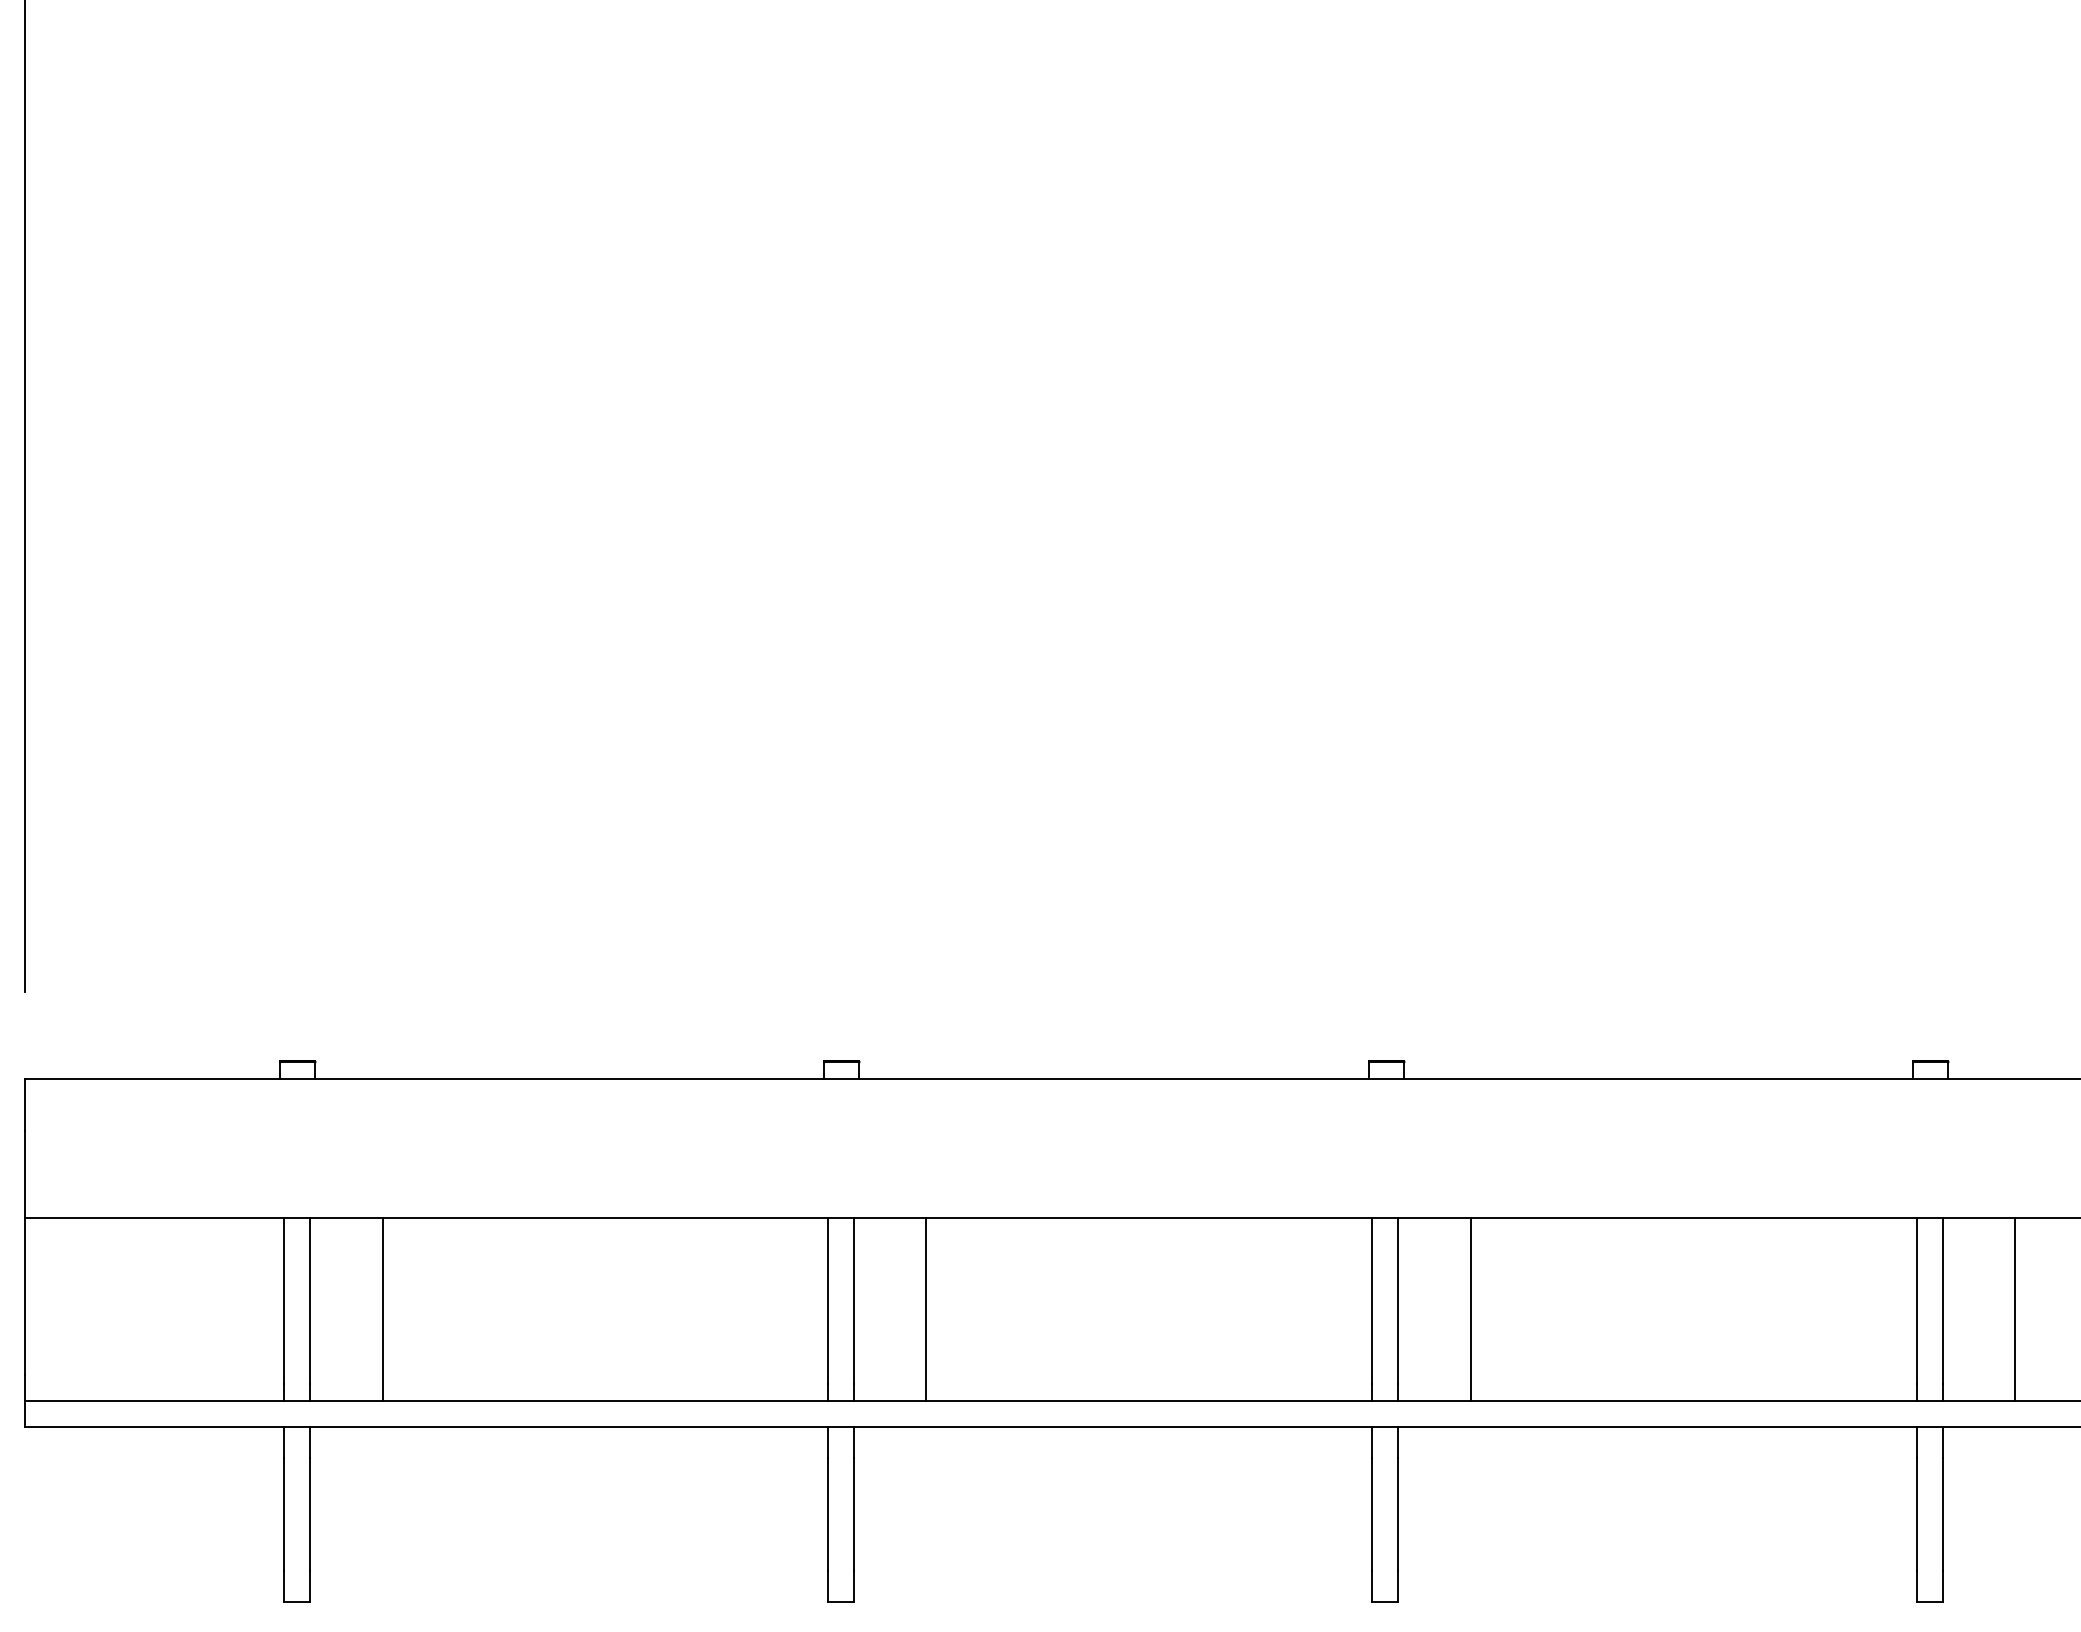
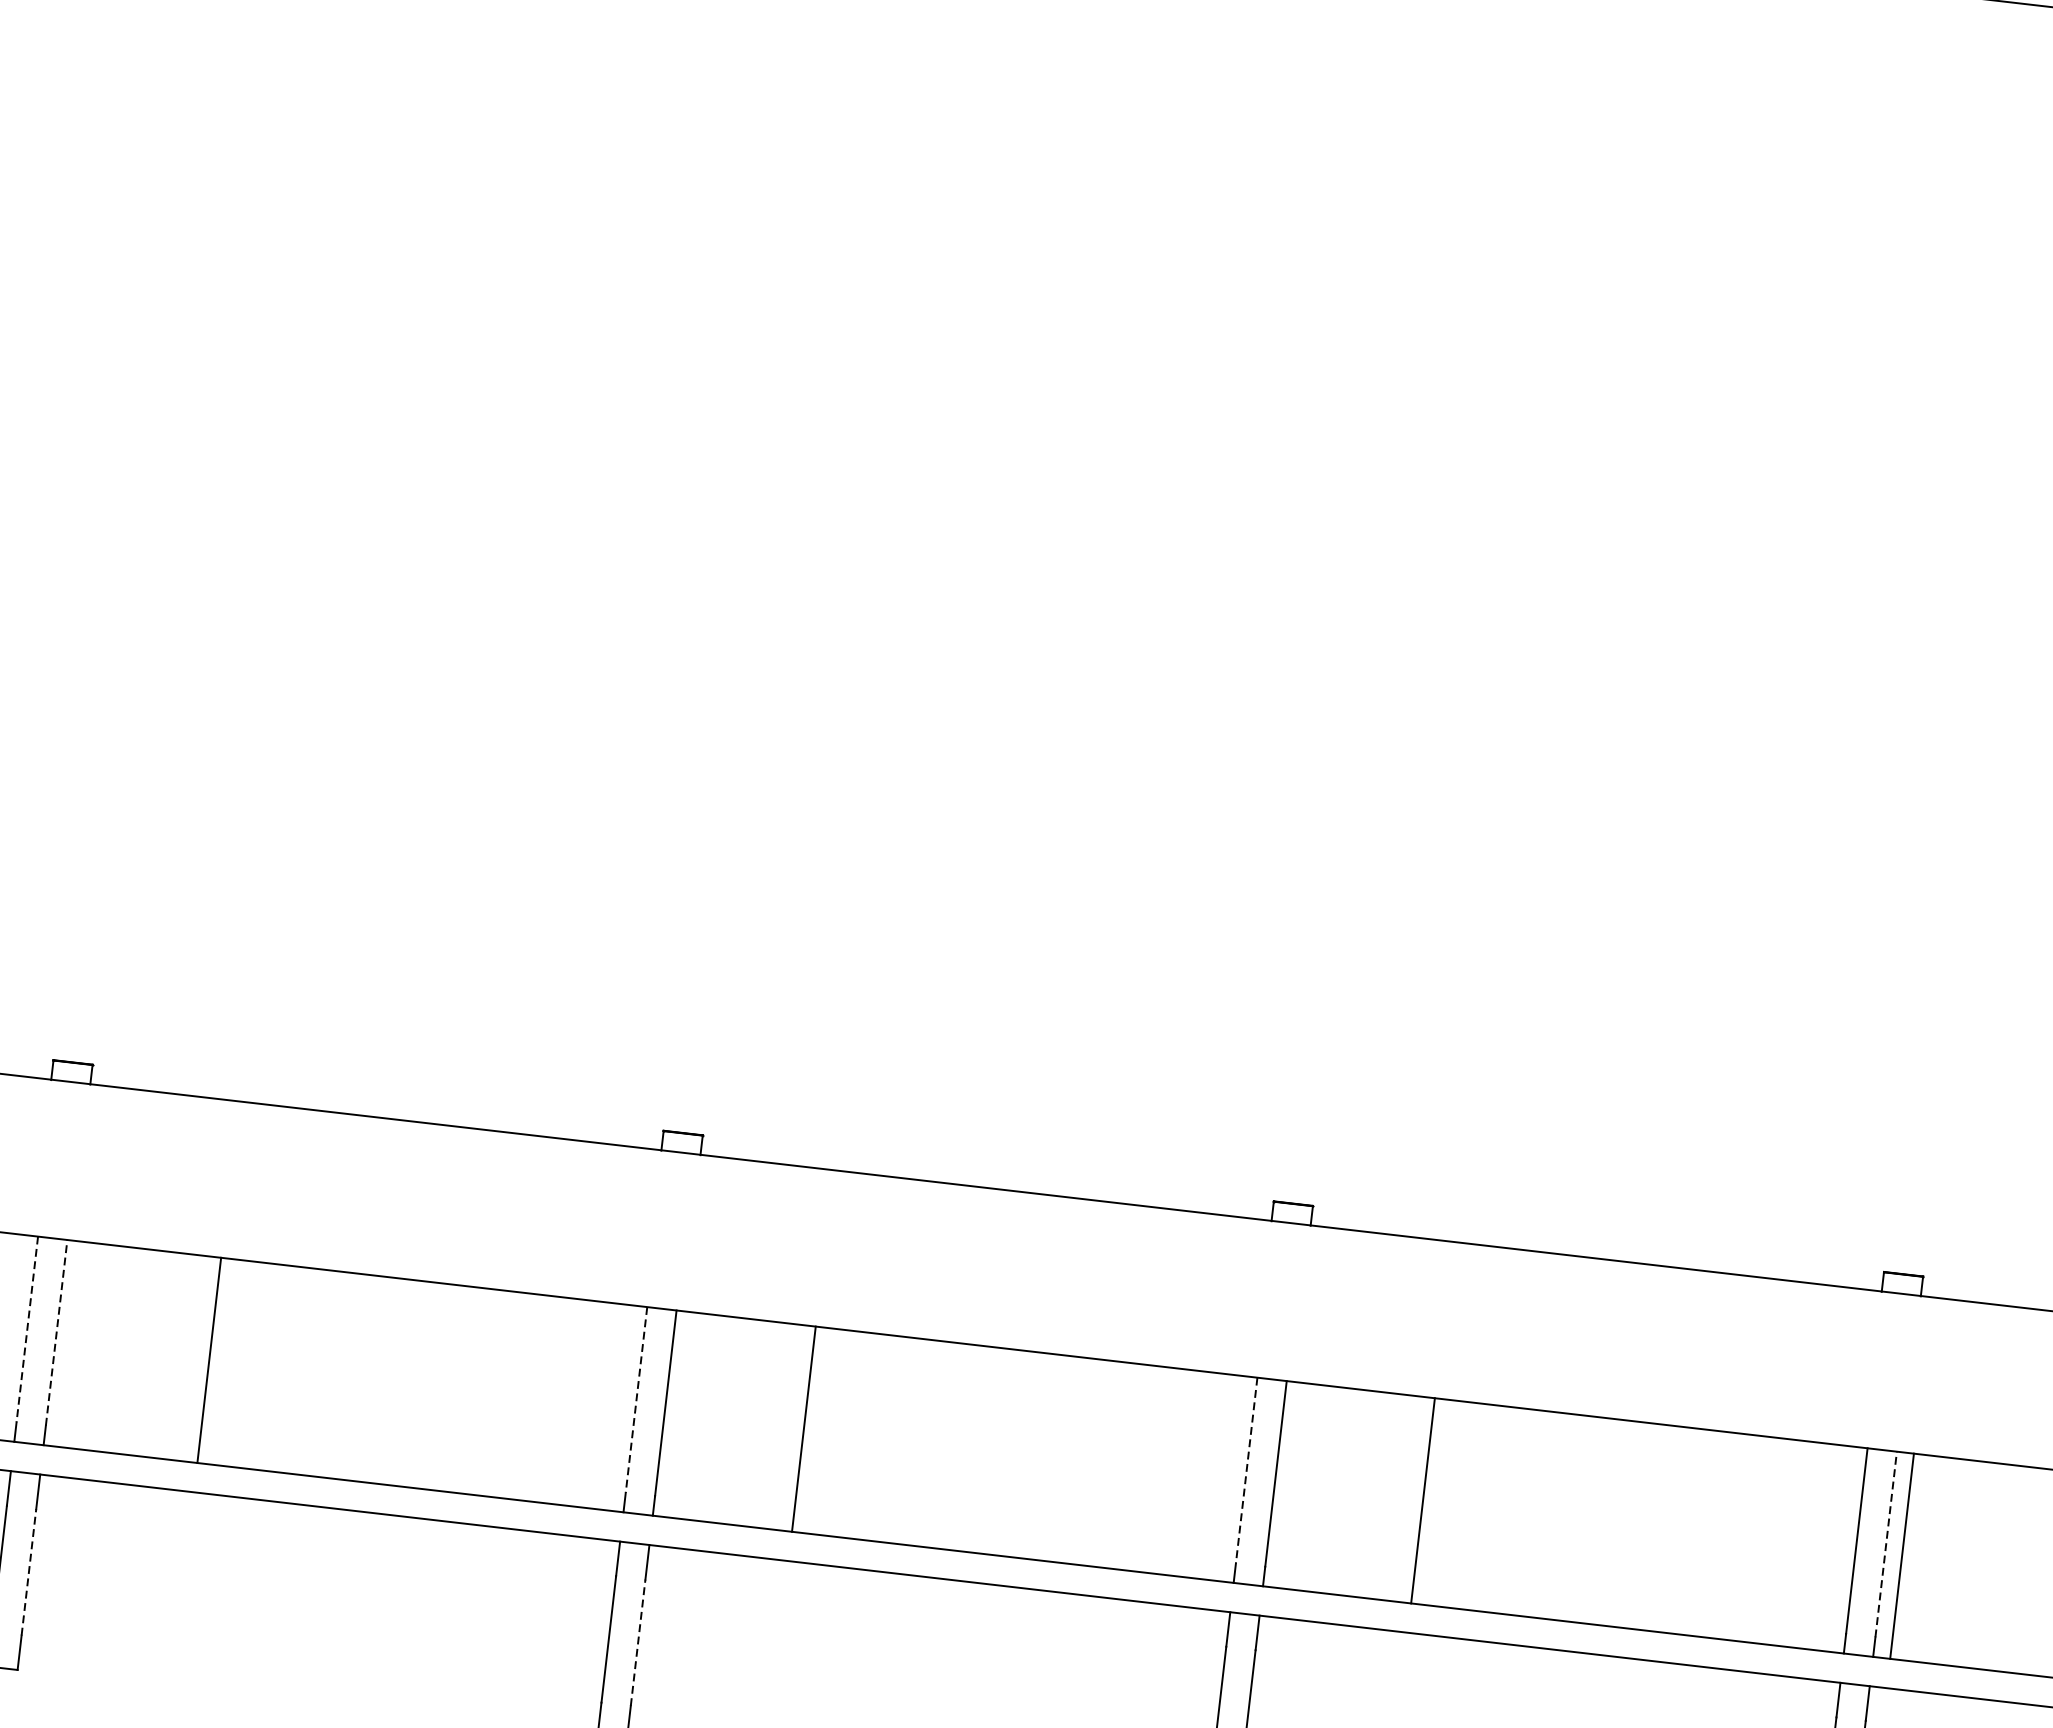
line: (284, 1300) -> (27, 1328), solid -> dashed
line: (310, 1300) -> (56, 1332), solid -> dashed
line: (827, 1300) -> (636, 1399), solid -> dashed
line: (1372, 1300) -> (1246, 1470), solid -> dashed
line: (1942, 1300) -> (1885, 1543), solid -> dashed
line: (382, 1309) -> (209, 1360), moved
line: (926, 1309) -> (804, 1429), moved
line: (1470, 1309) -> (1422, 1500), moved
line: (2015, 1309) -> (1902, 1556), moved
line: (310, 1514) -> (29, 1572), solid -> dashed
line: (853, 1514) -> (637, 1642), solid -> dashed

